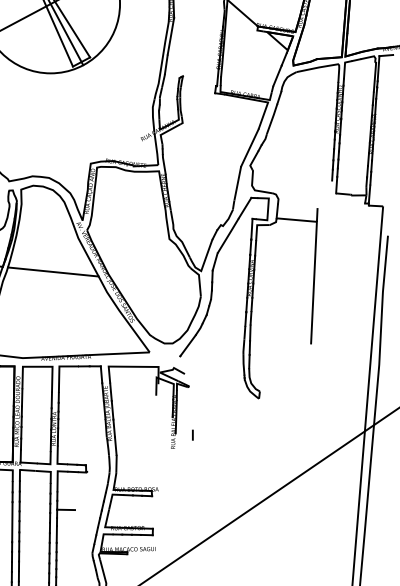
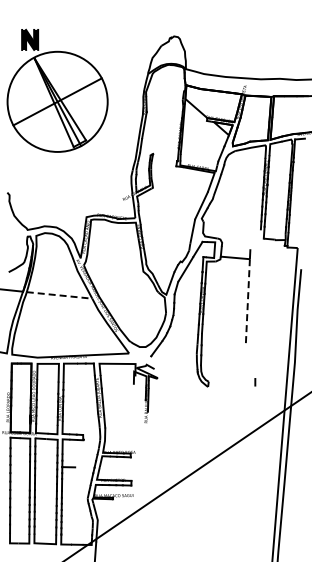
line: (53, 272) -> (59, 295), solid -> dashed
line: (313, 283) -> (247, 303), solid -> dashed
line: (193, 435) -> (255, 382), moved

